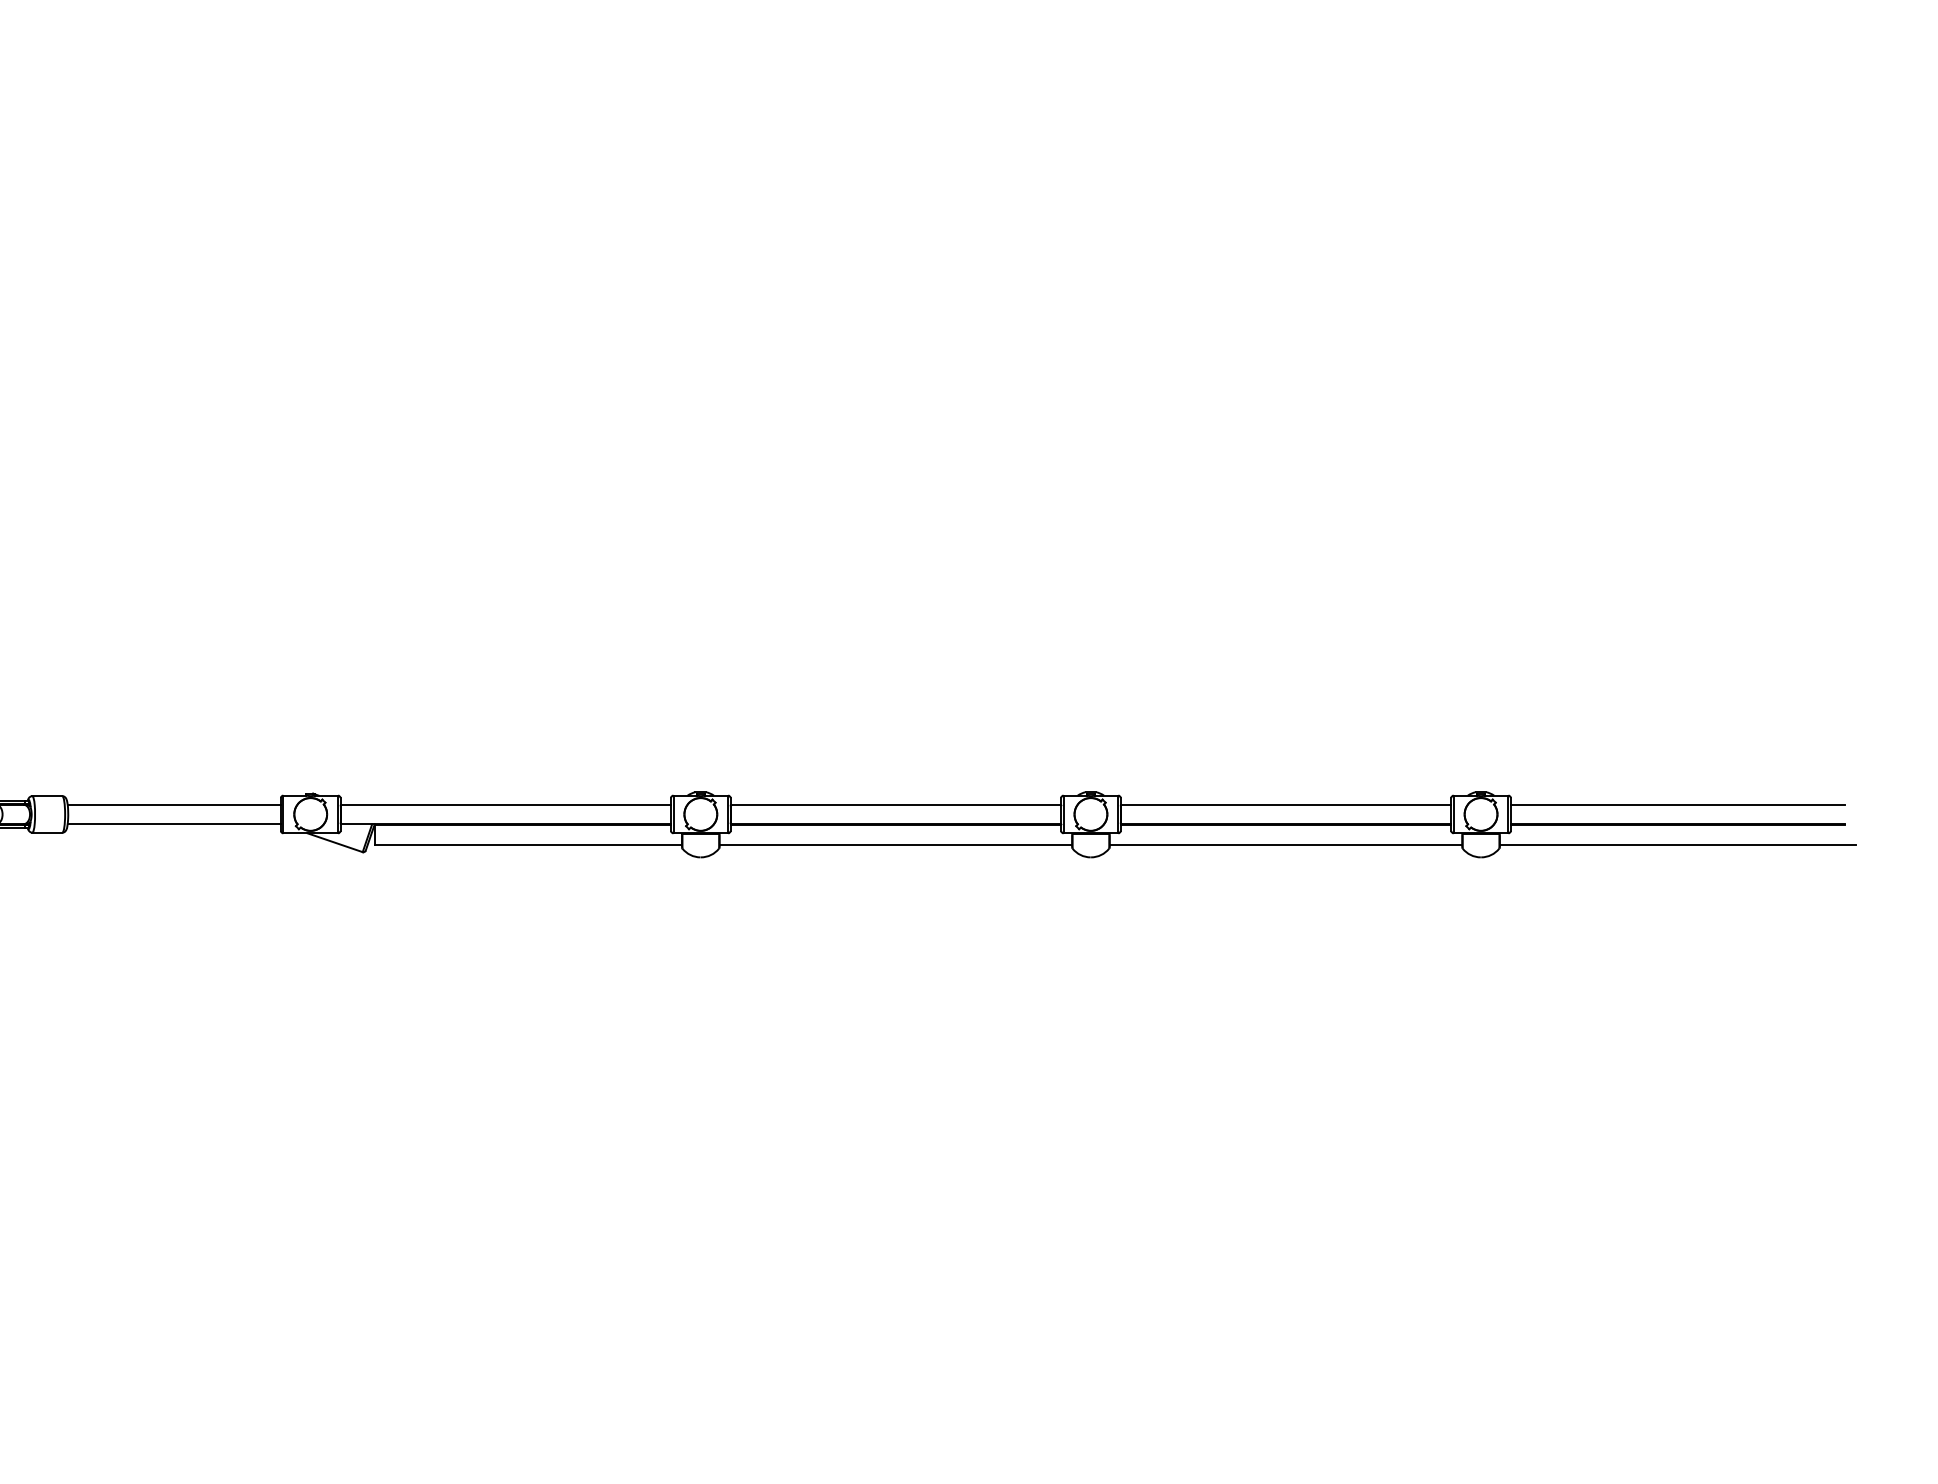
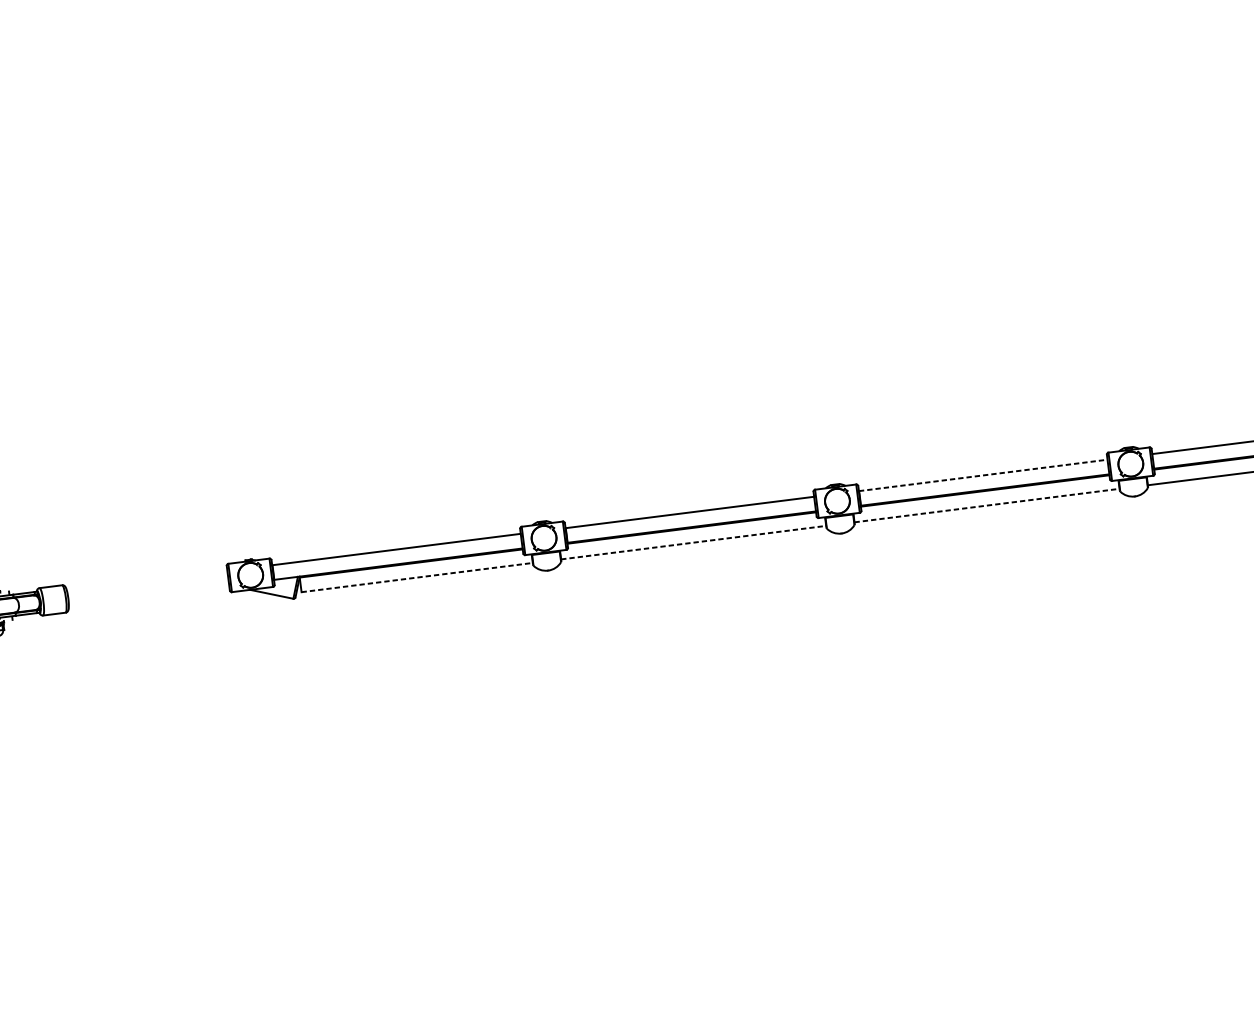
line: (173, 804) -> (146, 580), removed
line: (1286, 804) -> (983, 475), solid -> dashed
line: (173, 824) -> (148, 595), removed
line: (528, 844) -> (417, 577), solid -> dashed
line: (896, 844) -> (694, 542), solid -> dashed
line: (1286, 844) -> (987, 505), solid -> dashed

